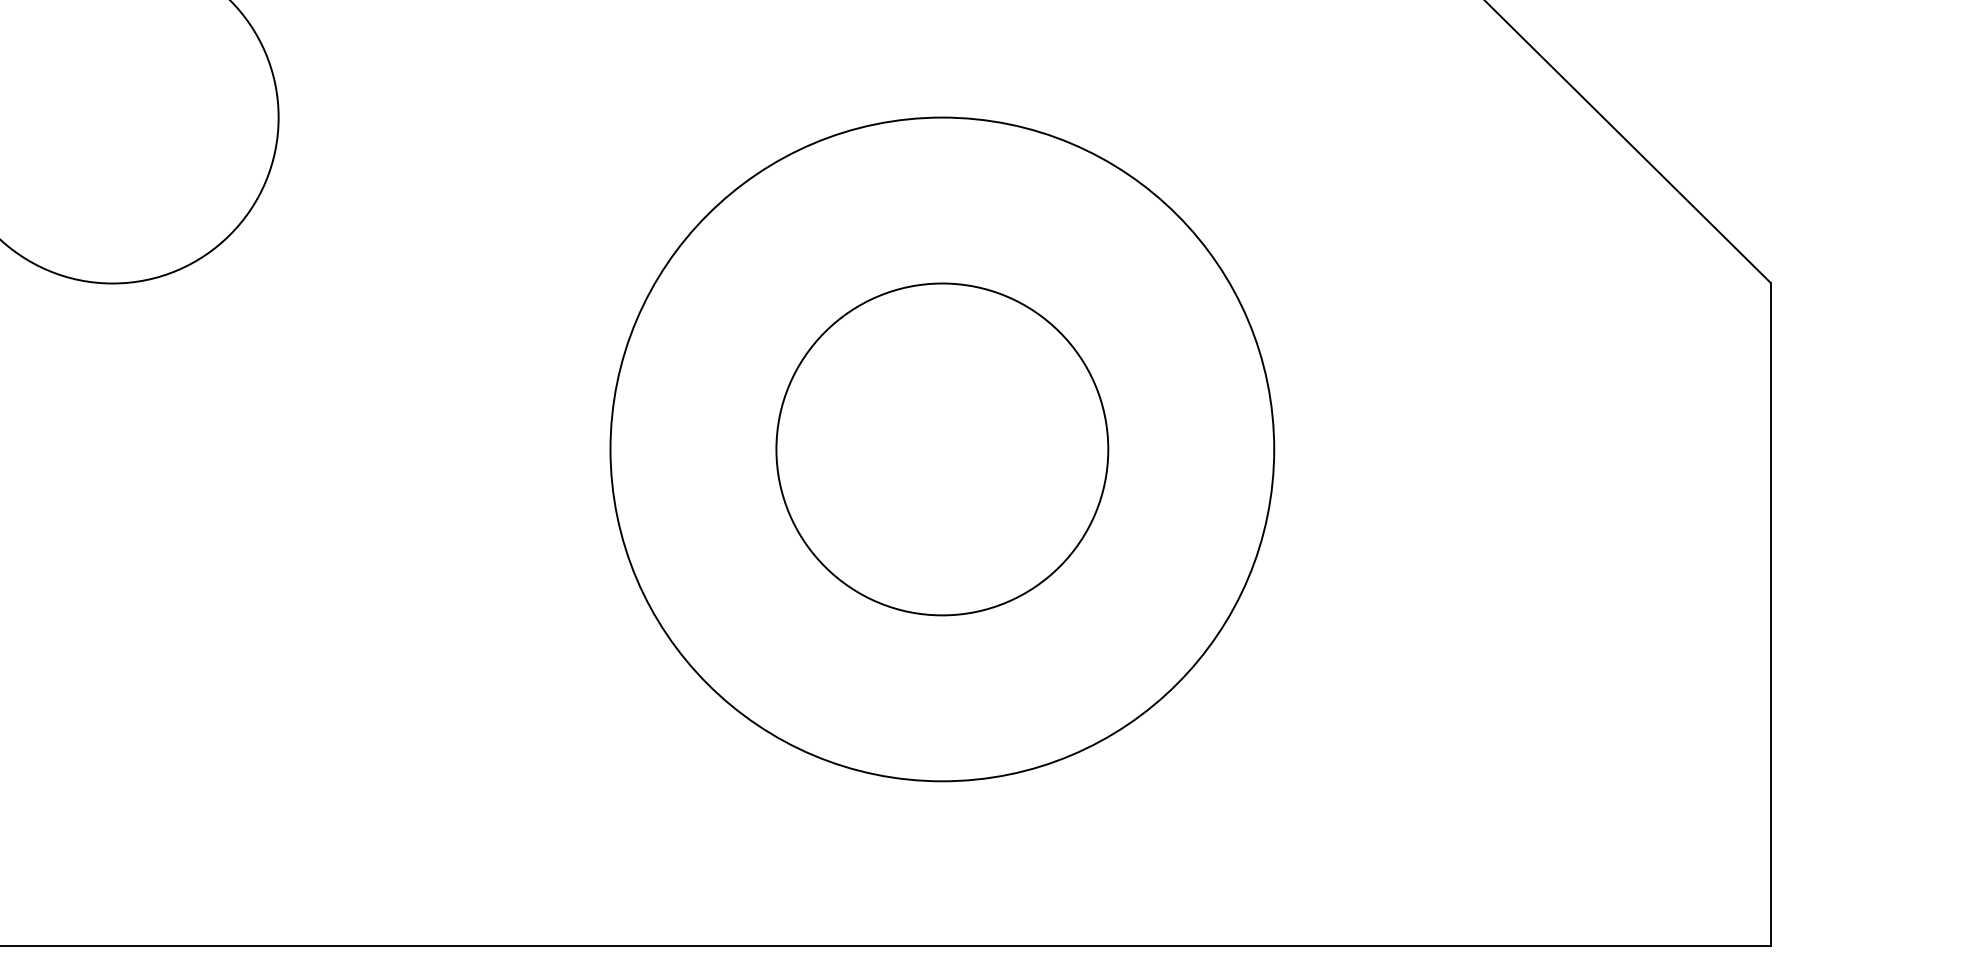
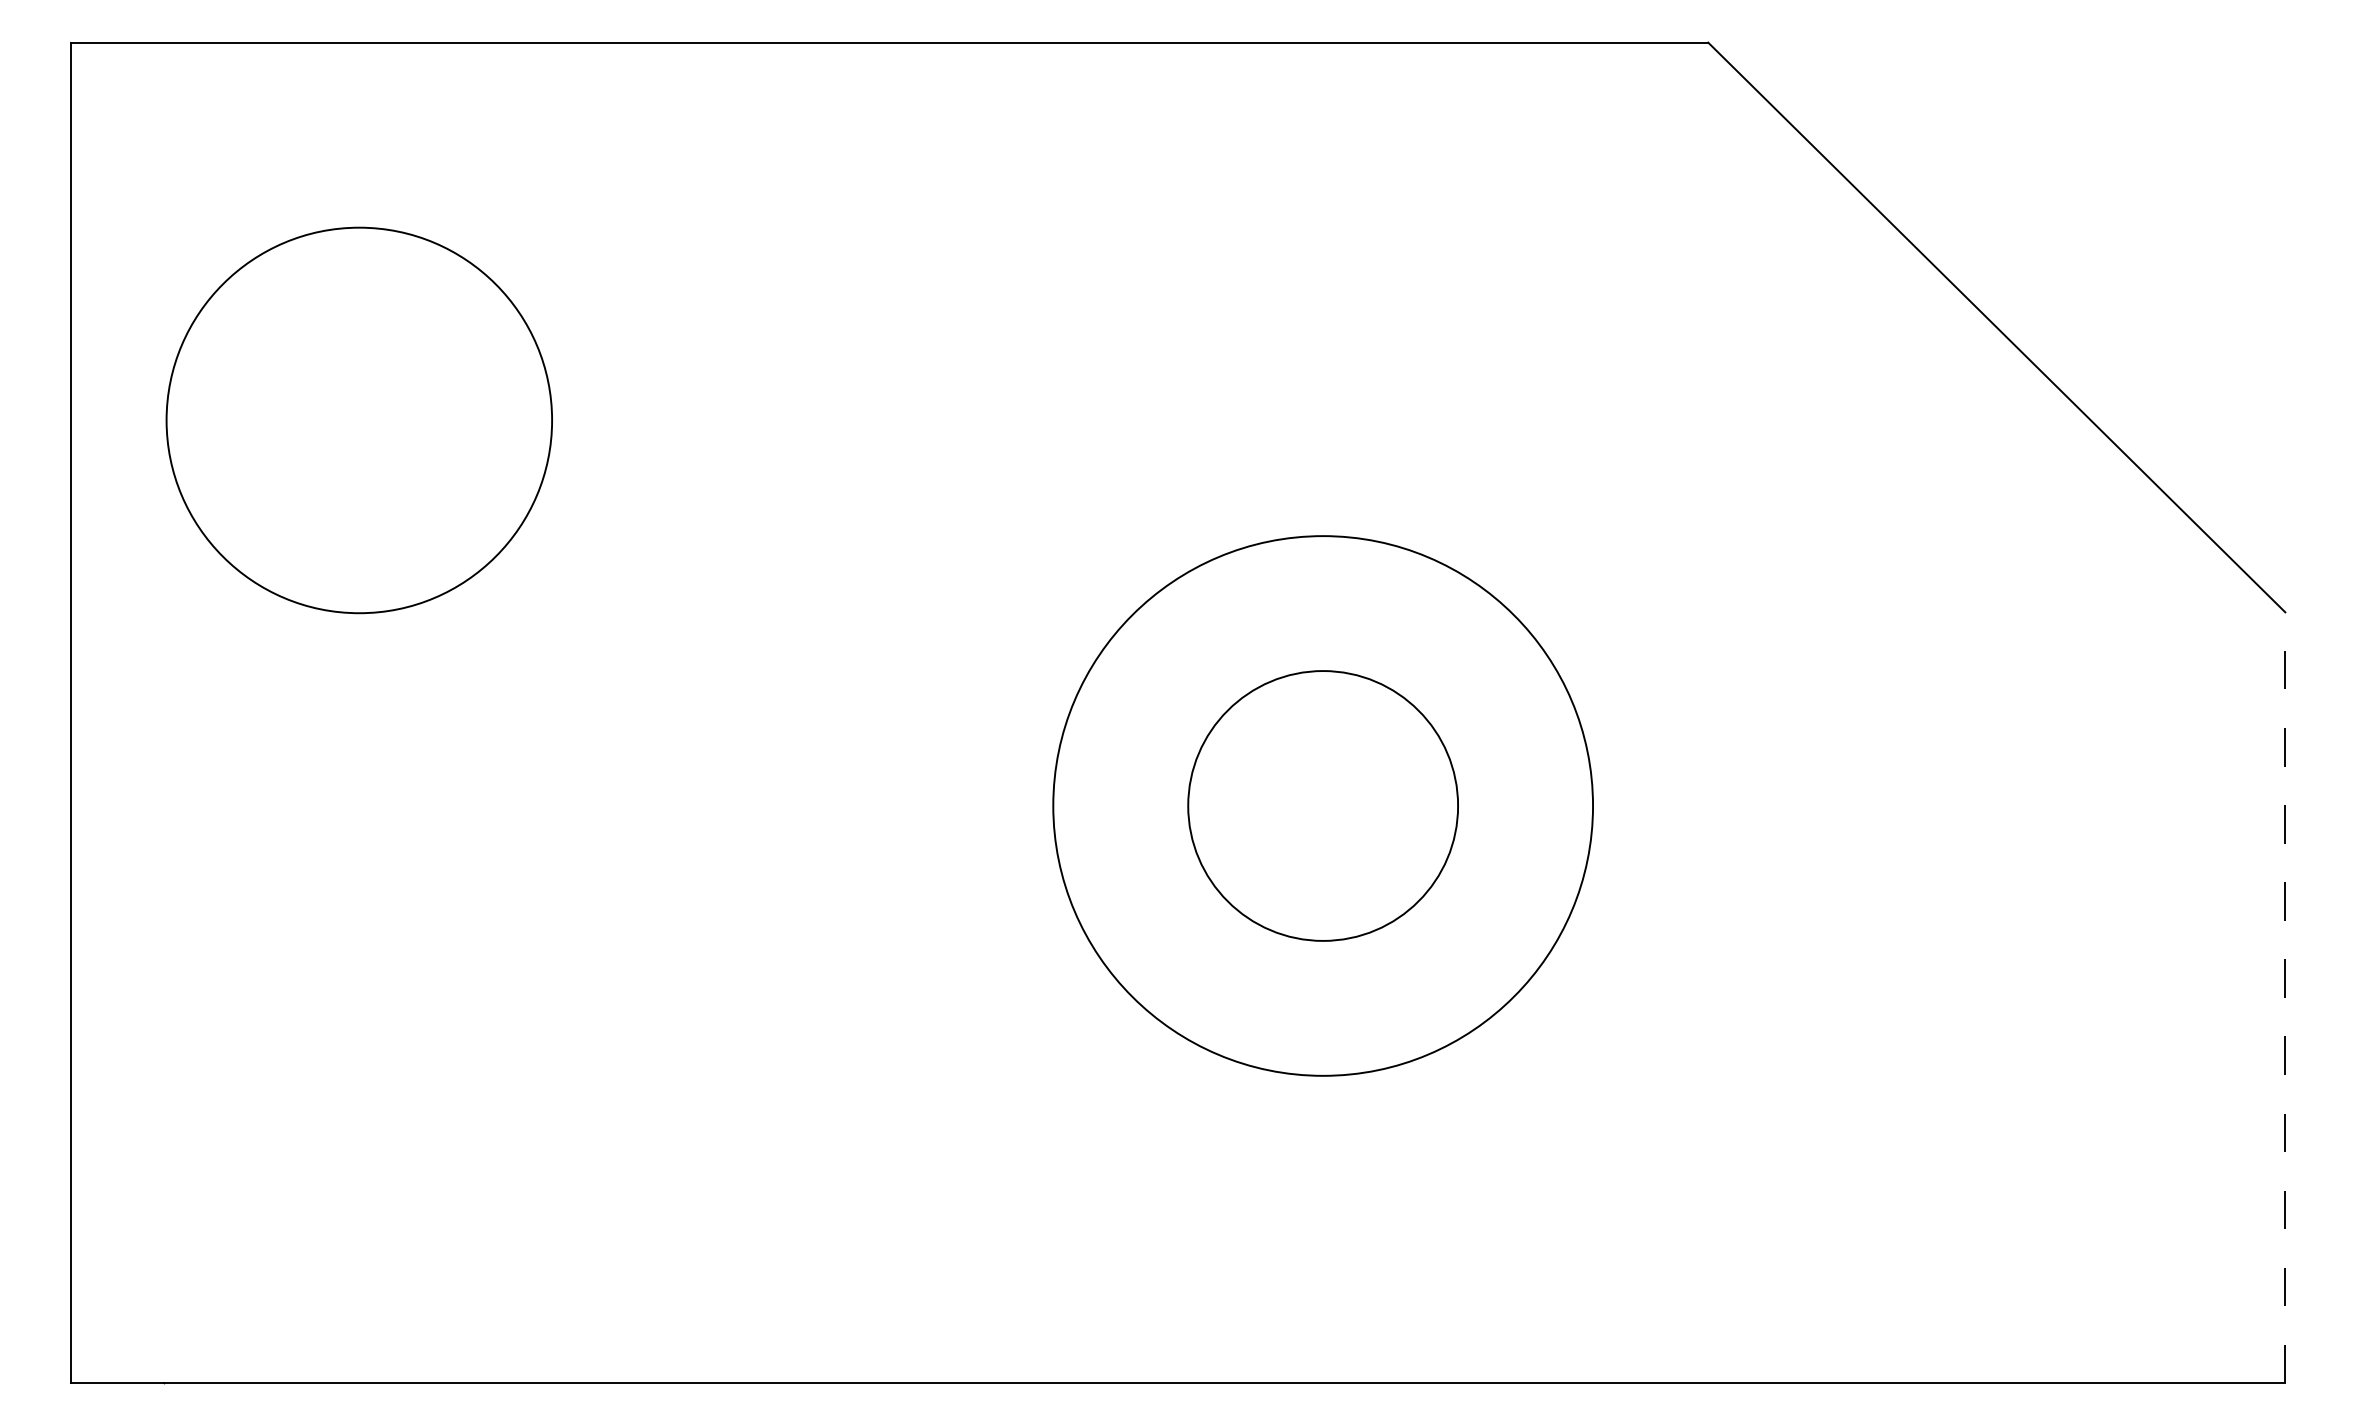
circle: (941, 449) -> (1322, 805), size x0.7
circle: (941, 449) -> (1322, 805), size x0.7
line: (1770, 614) -> (2285, 997), solid -> dashed

